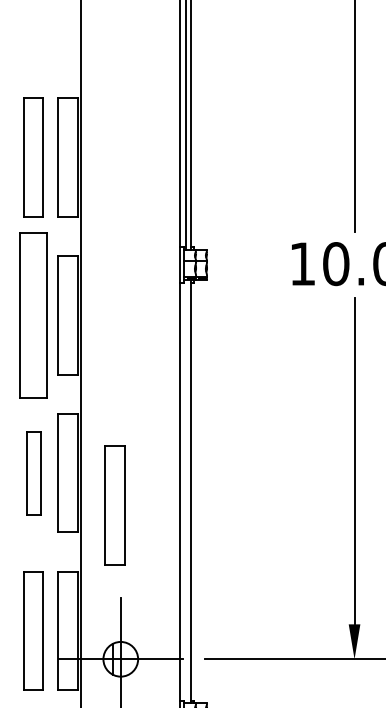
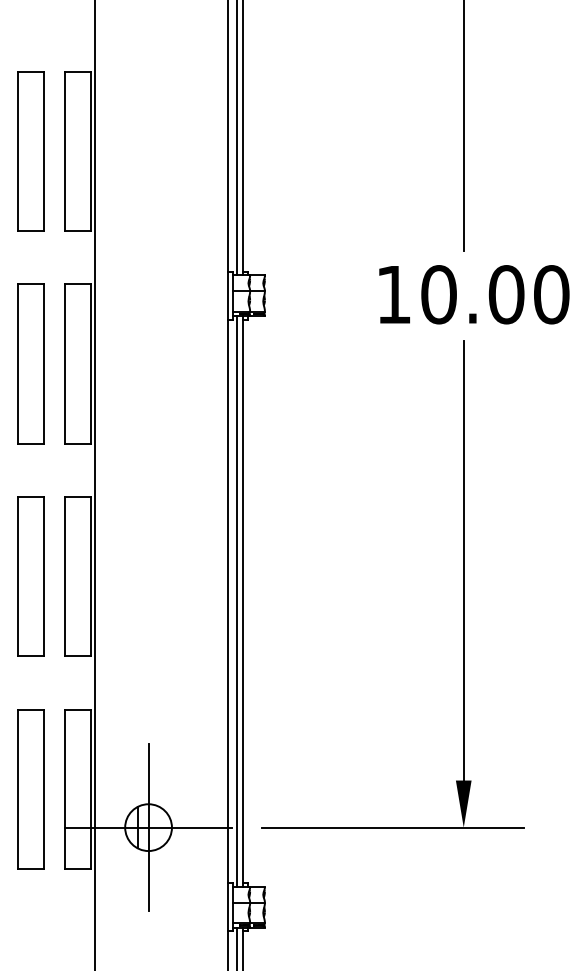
part: (33, 315) -> (30, 363), size x0.71
part: (33, 473) -> (30, 576), size x1.43
line: (185, 491) -> (236, 601), added
part: (114, 505) -> (140, 620), removed

